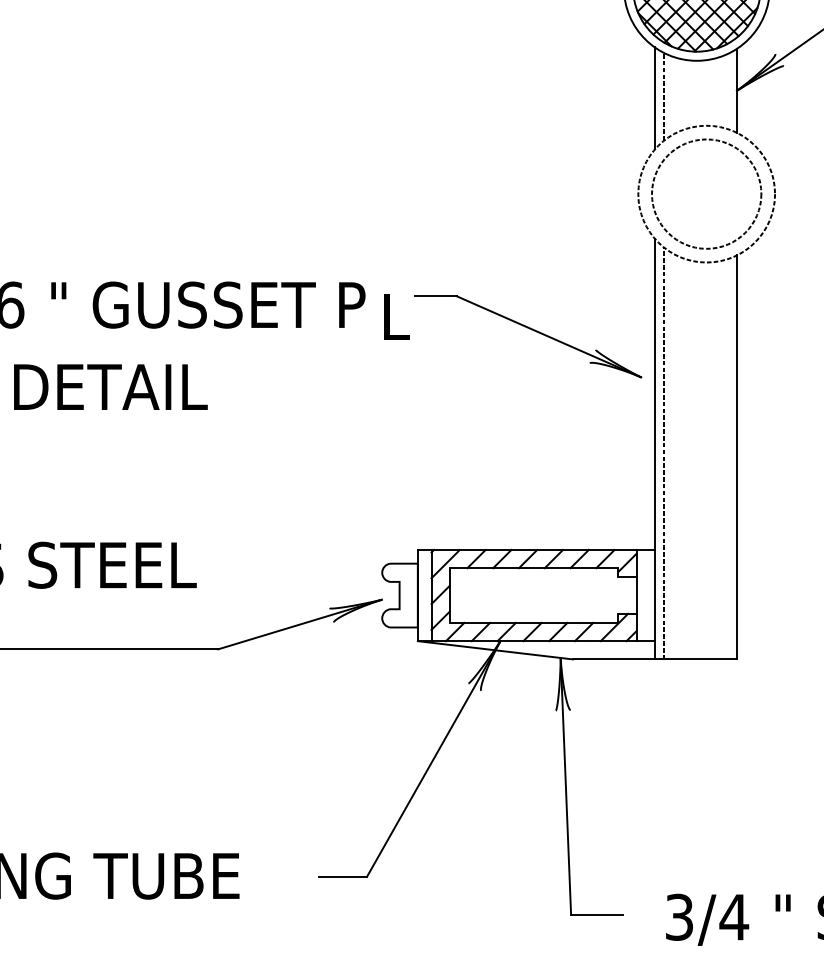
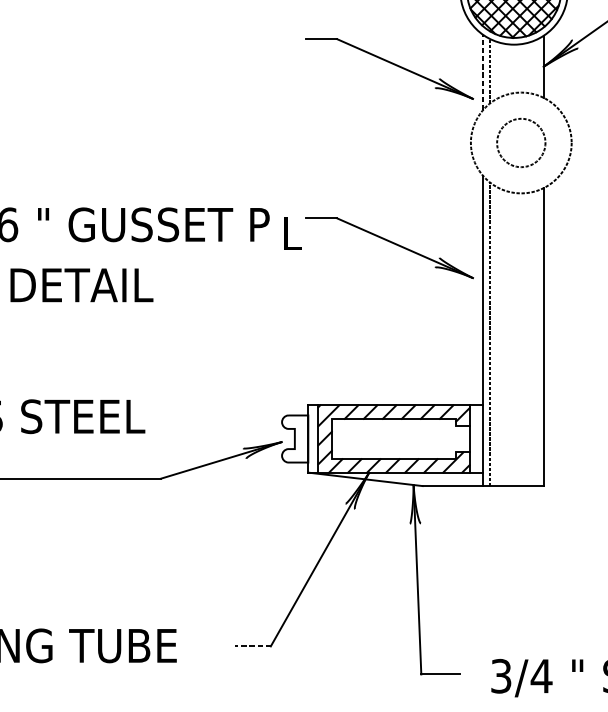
part: (531, 87) -> (392, 64), added
line: (654, 98) -> (482, 72), solid -> dashed
circle: (706, 193) -> (521, 142), size x0.6
line: (342, 876) -> (252, 646), solid -> dashed

